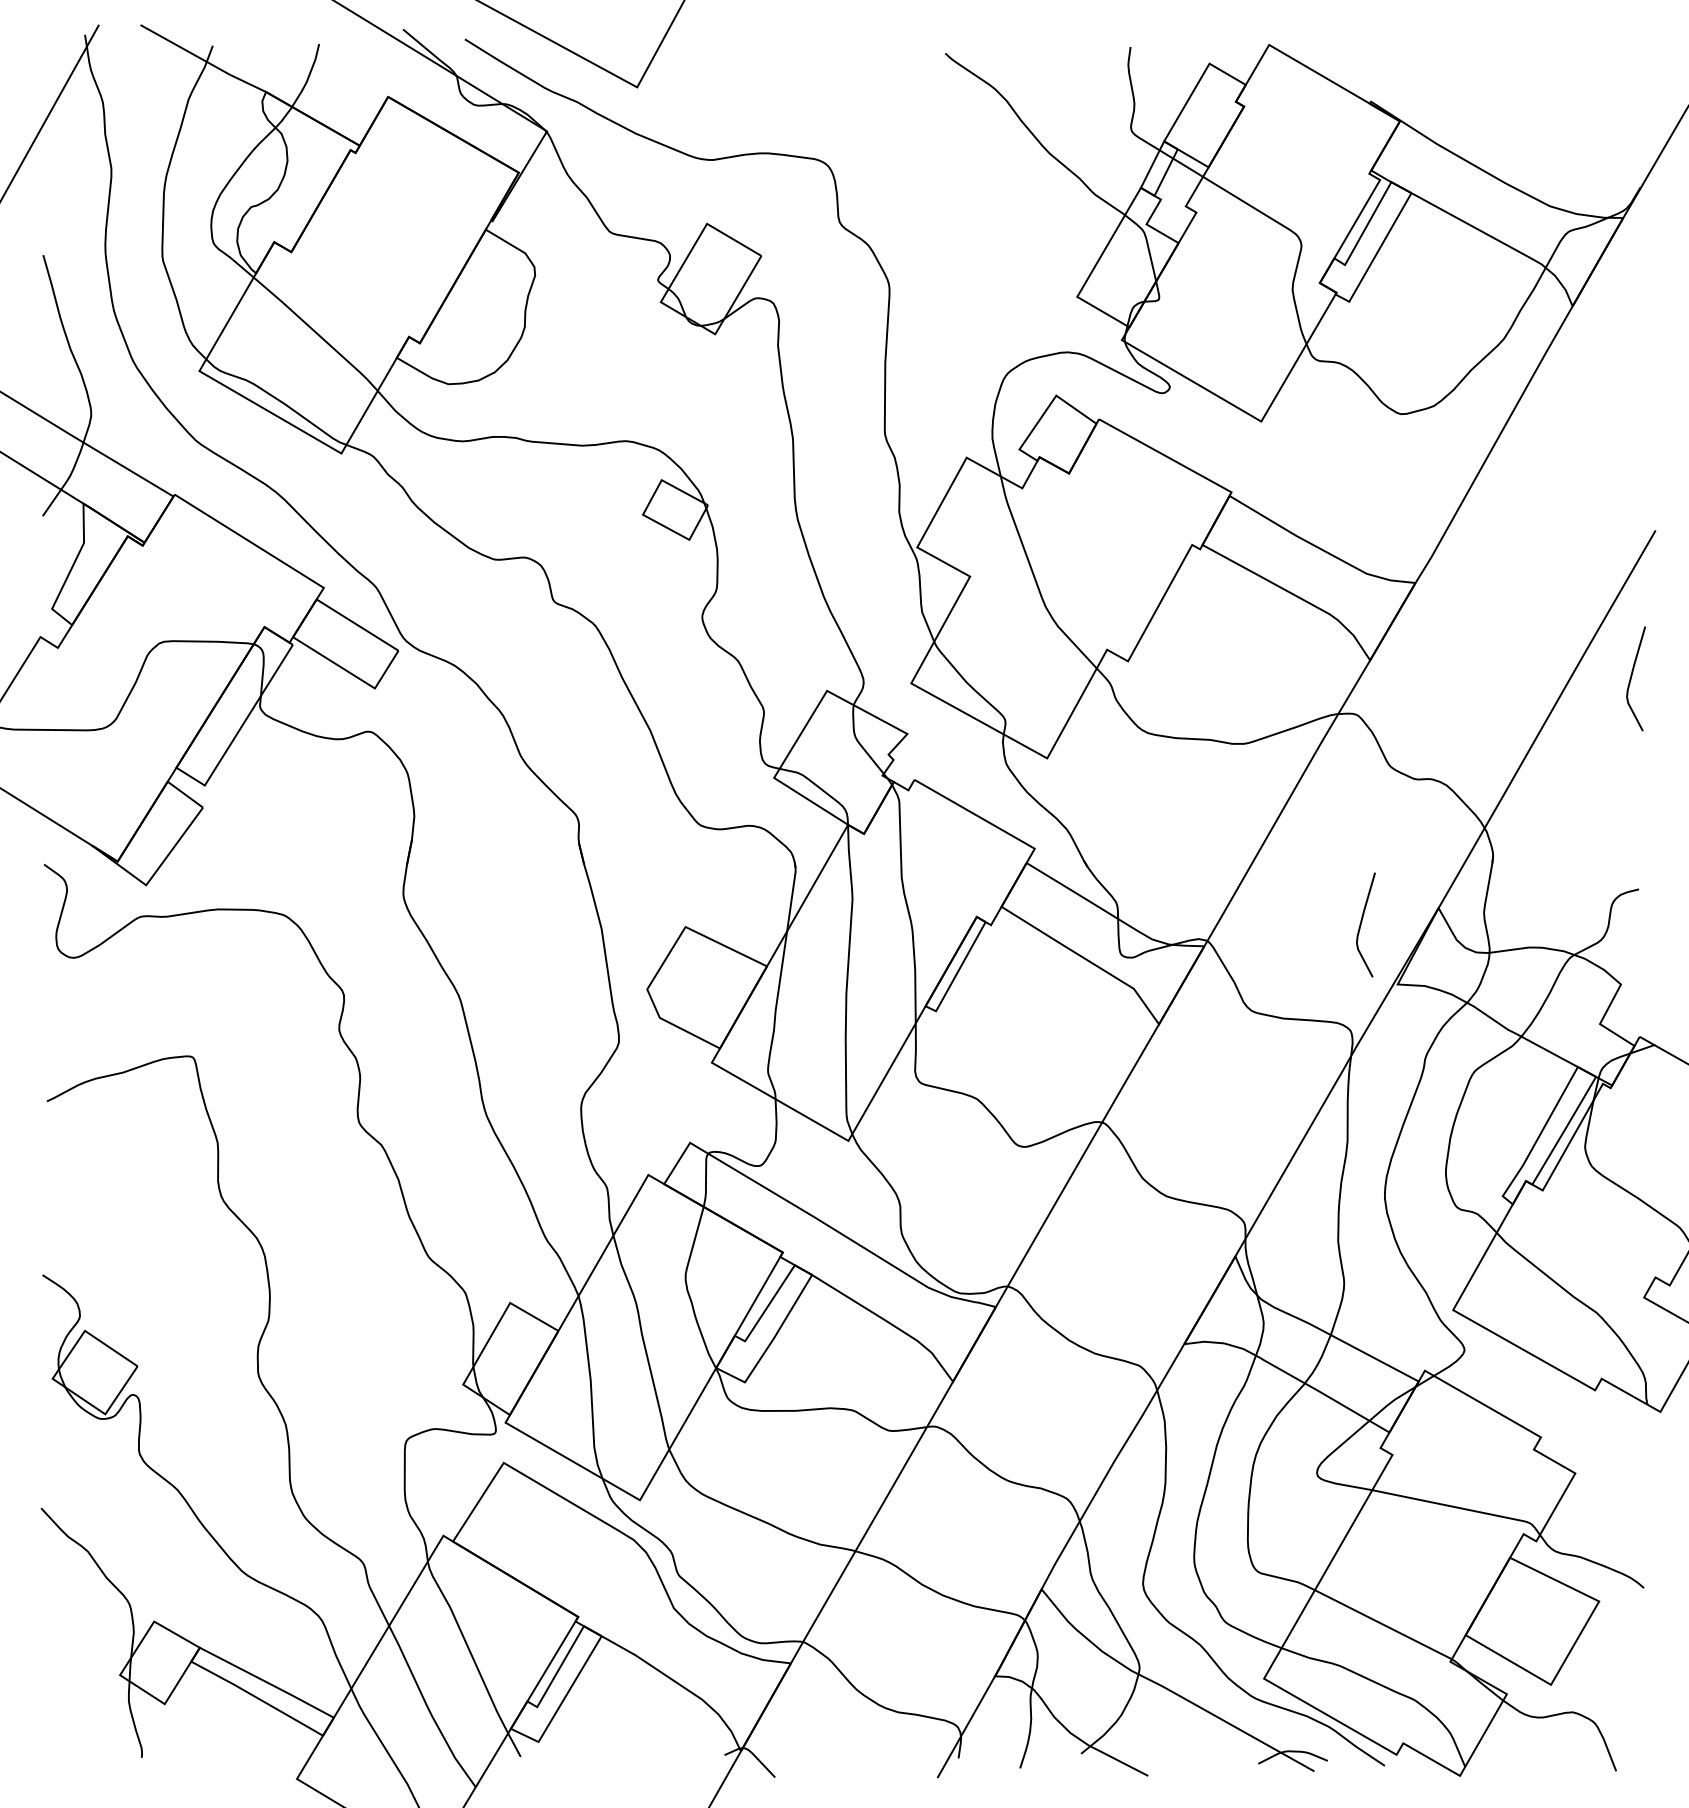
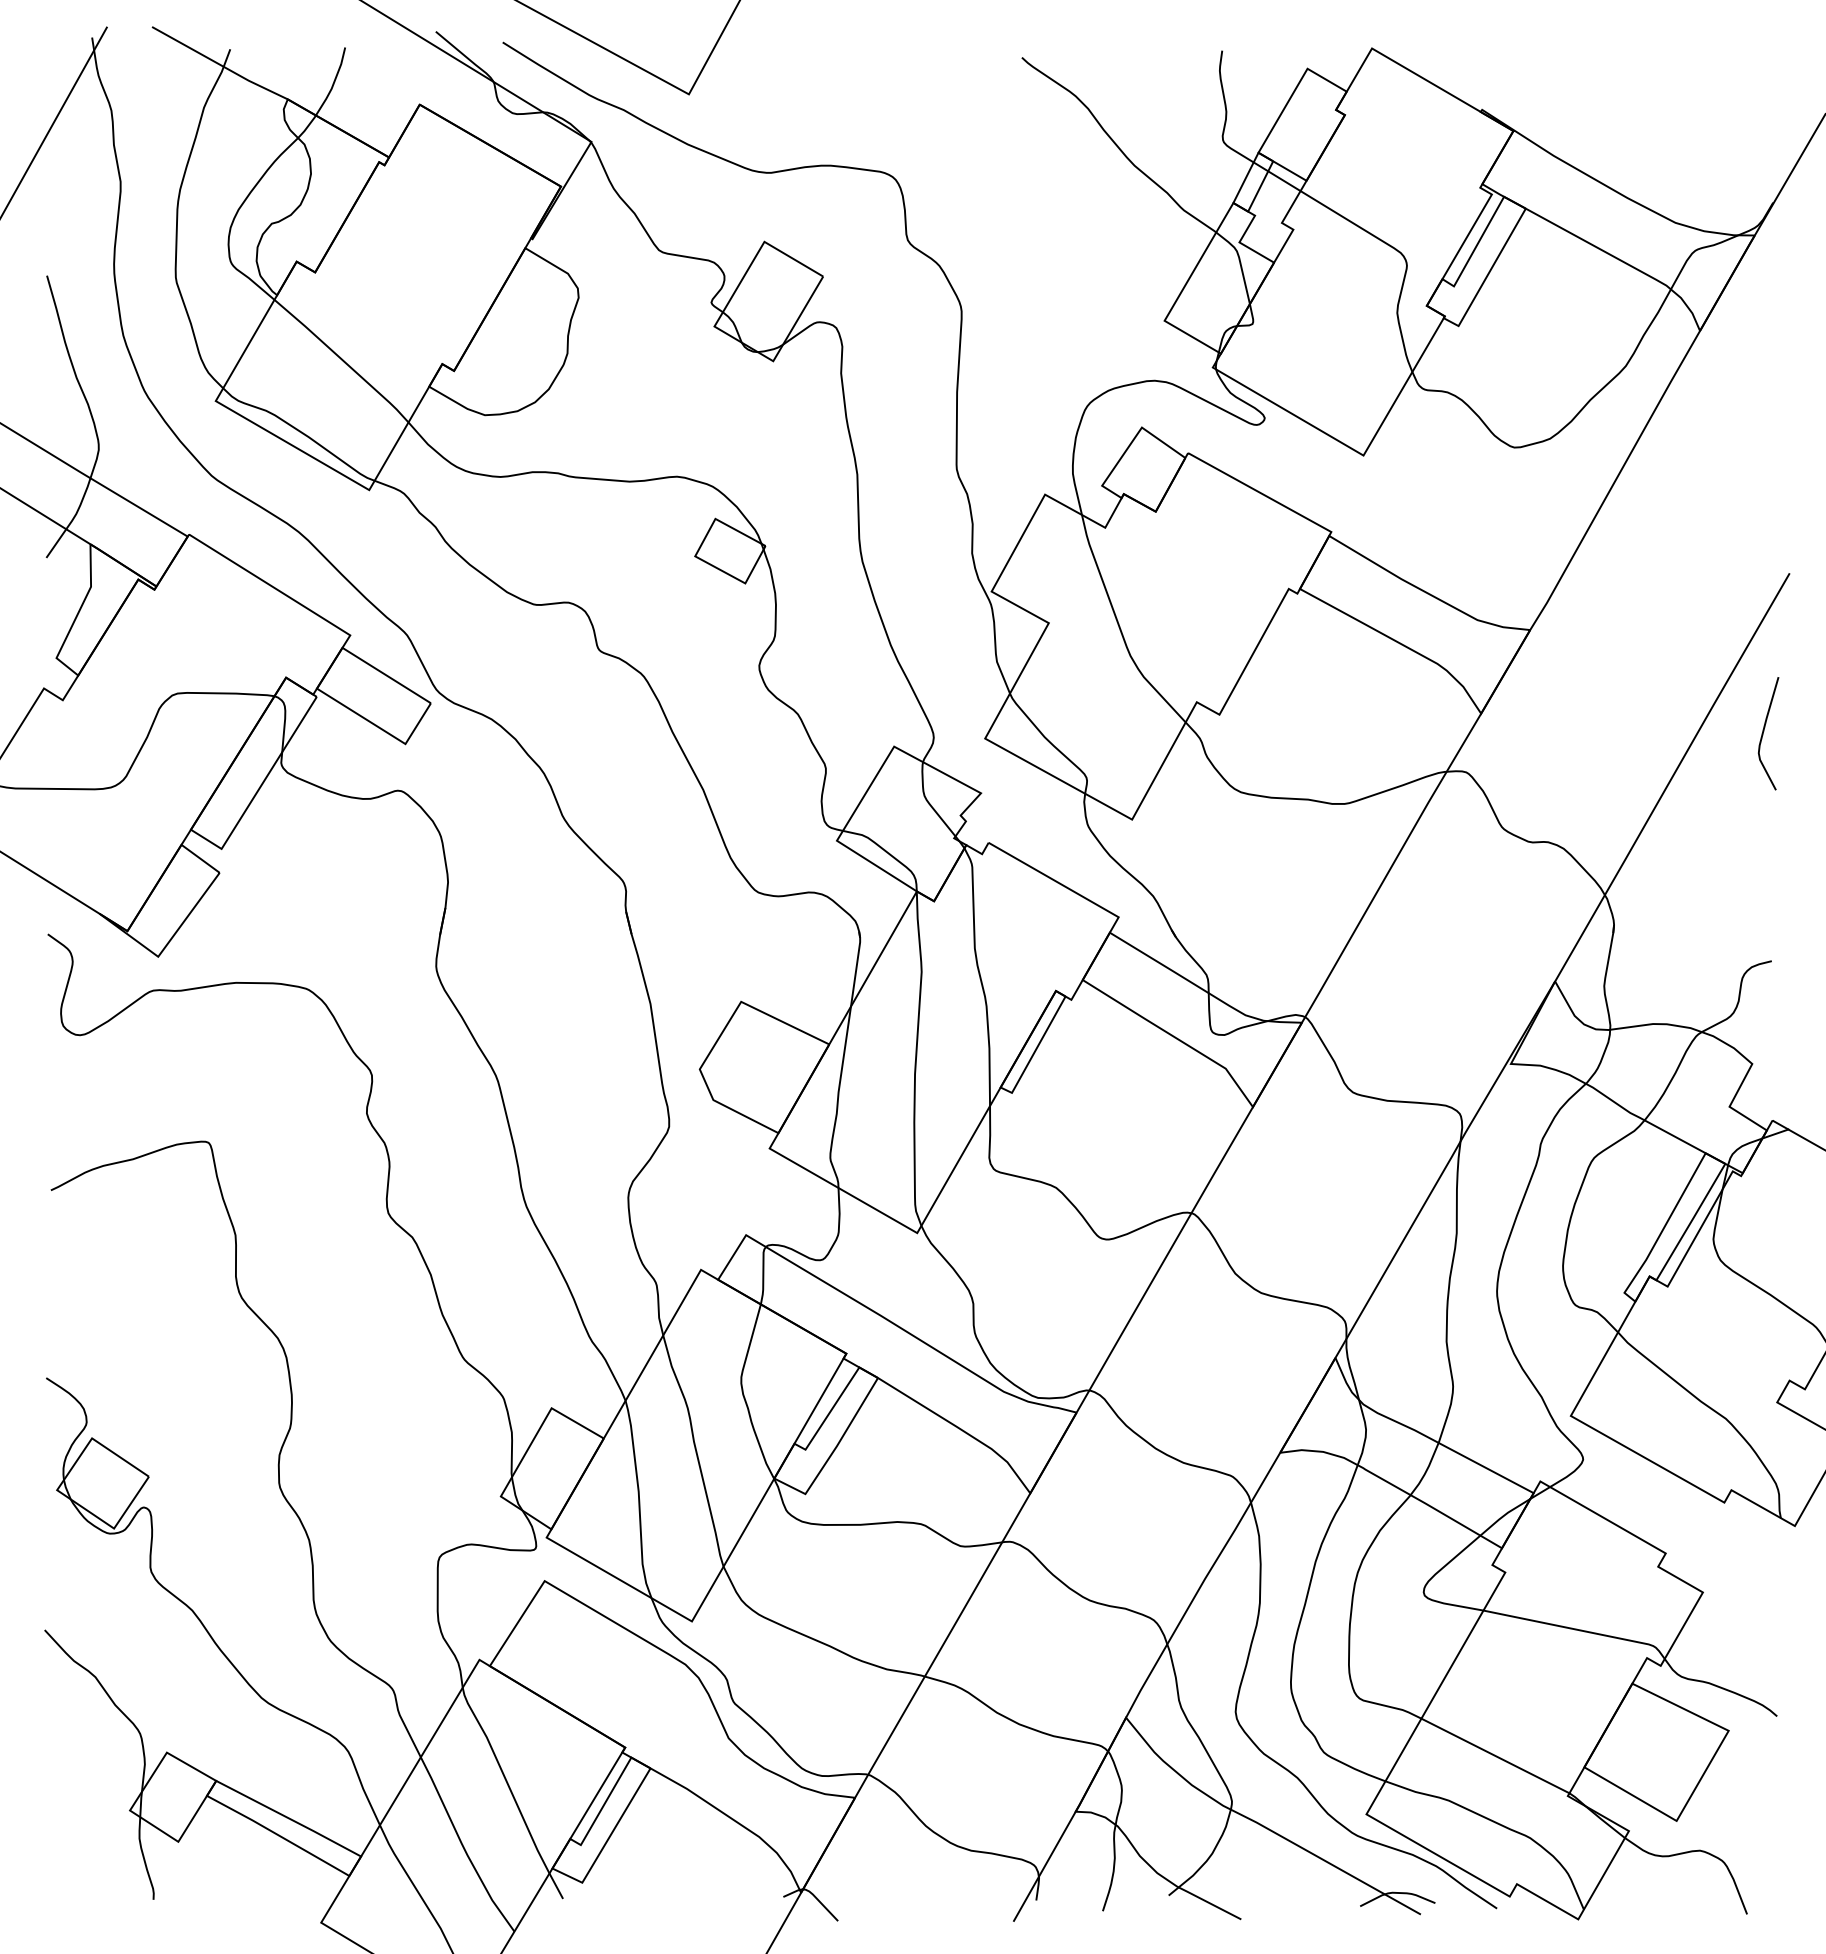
curve: (1362, 922) -> (1472, 997), removed

